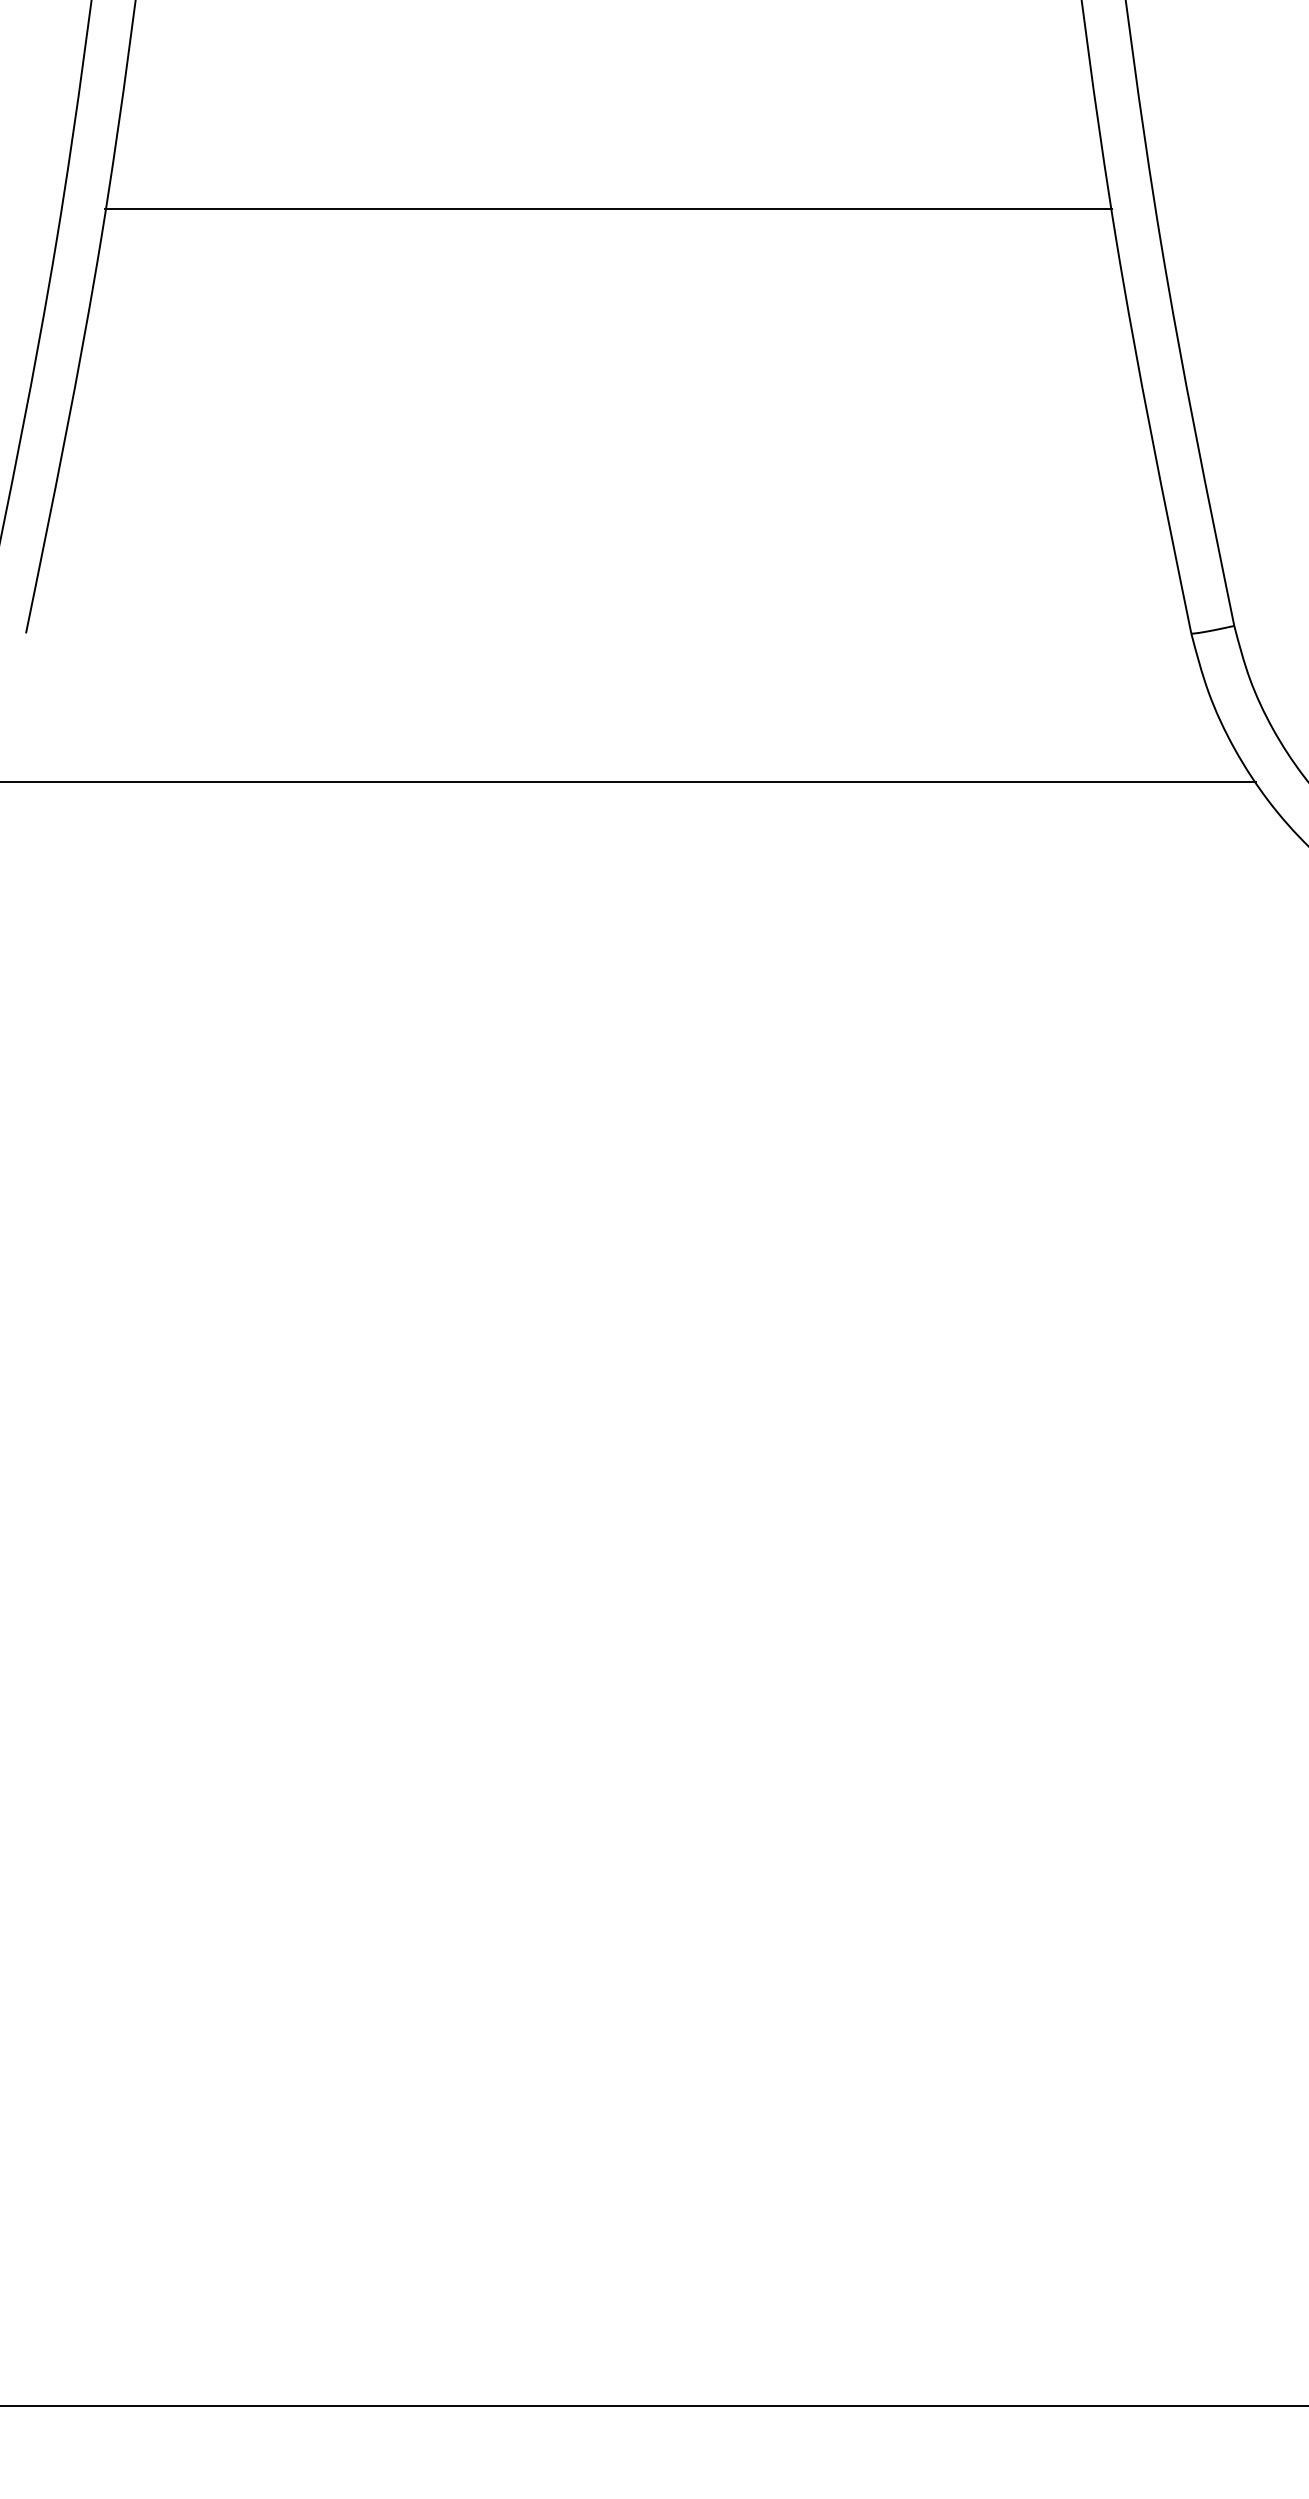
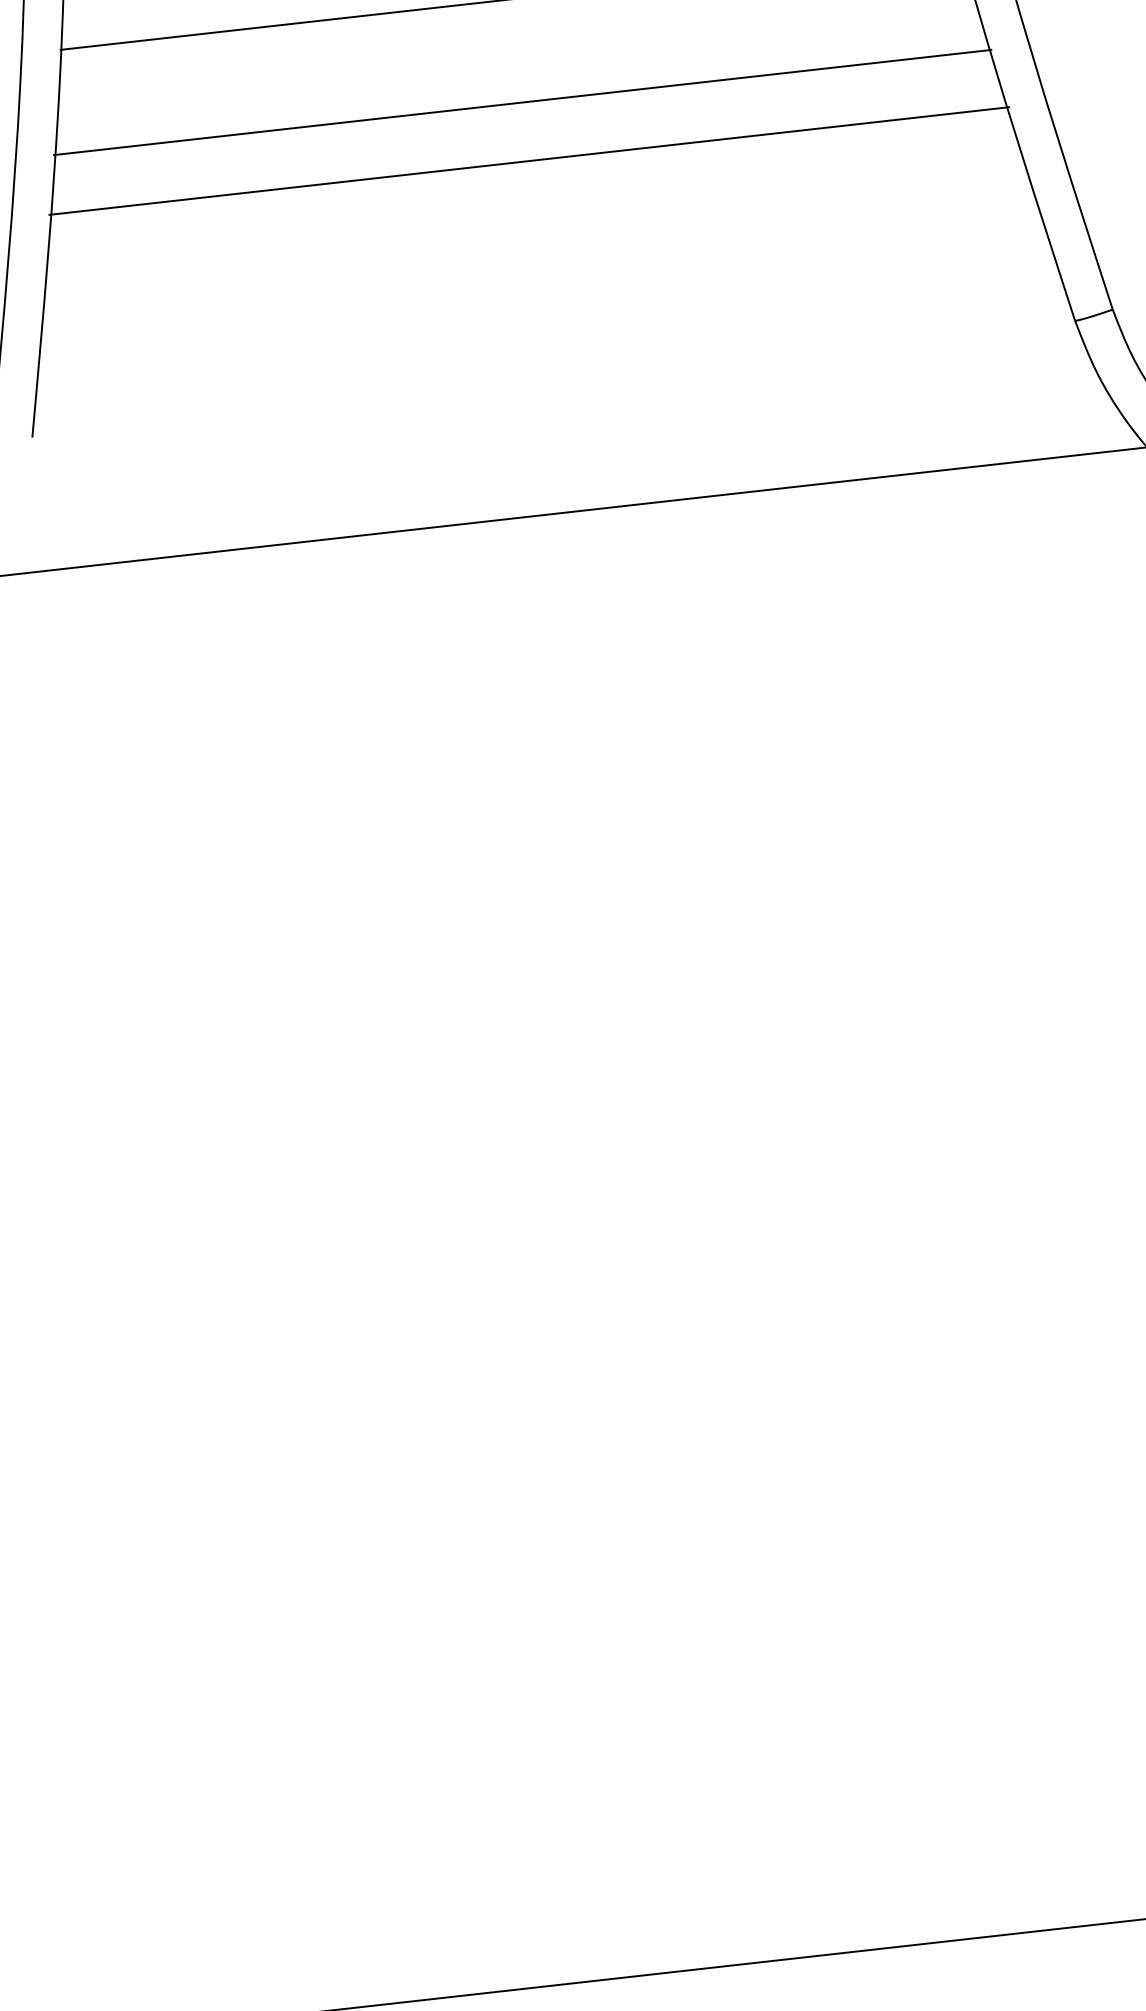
line: (608, 324) -> (522, 102), added
line: (608, 389) -> (529, 160), added

